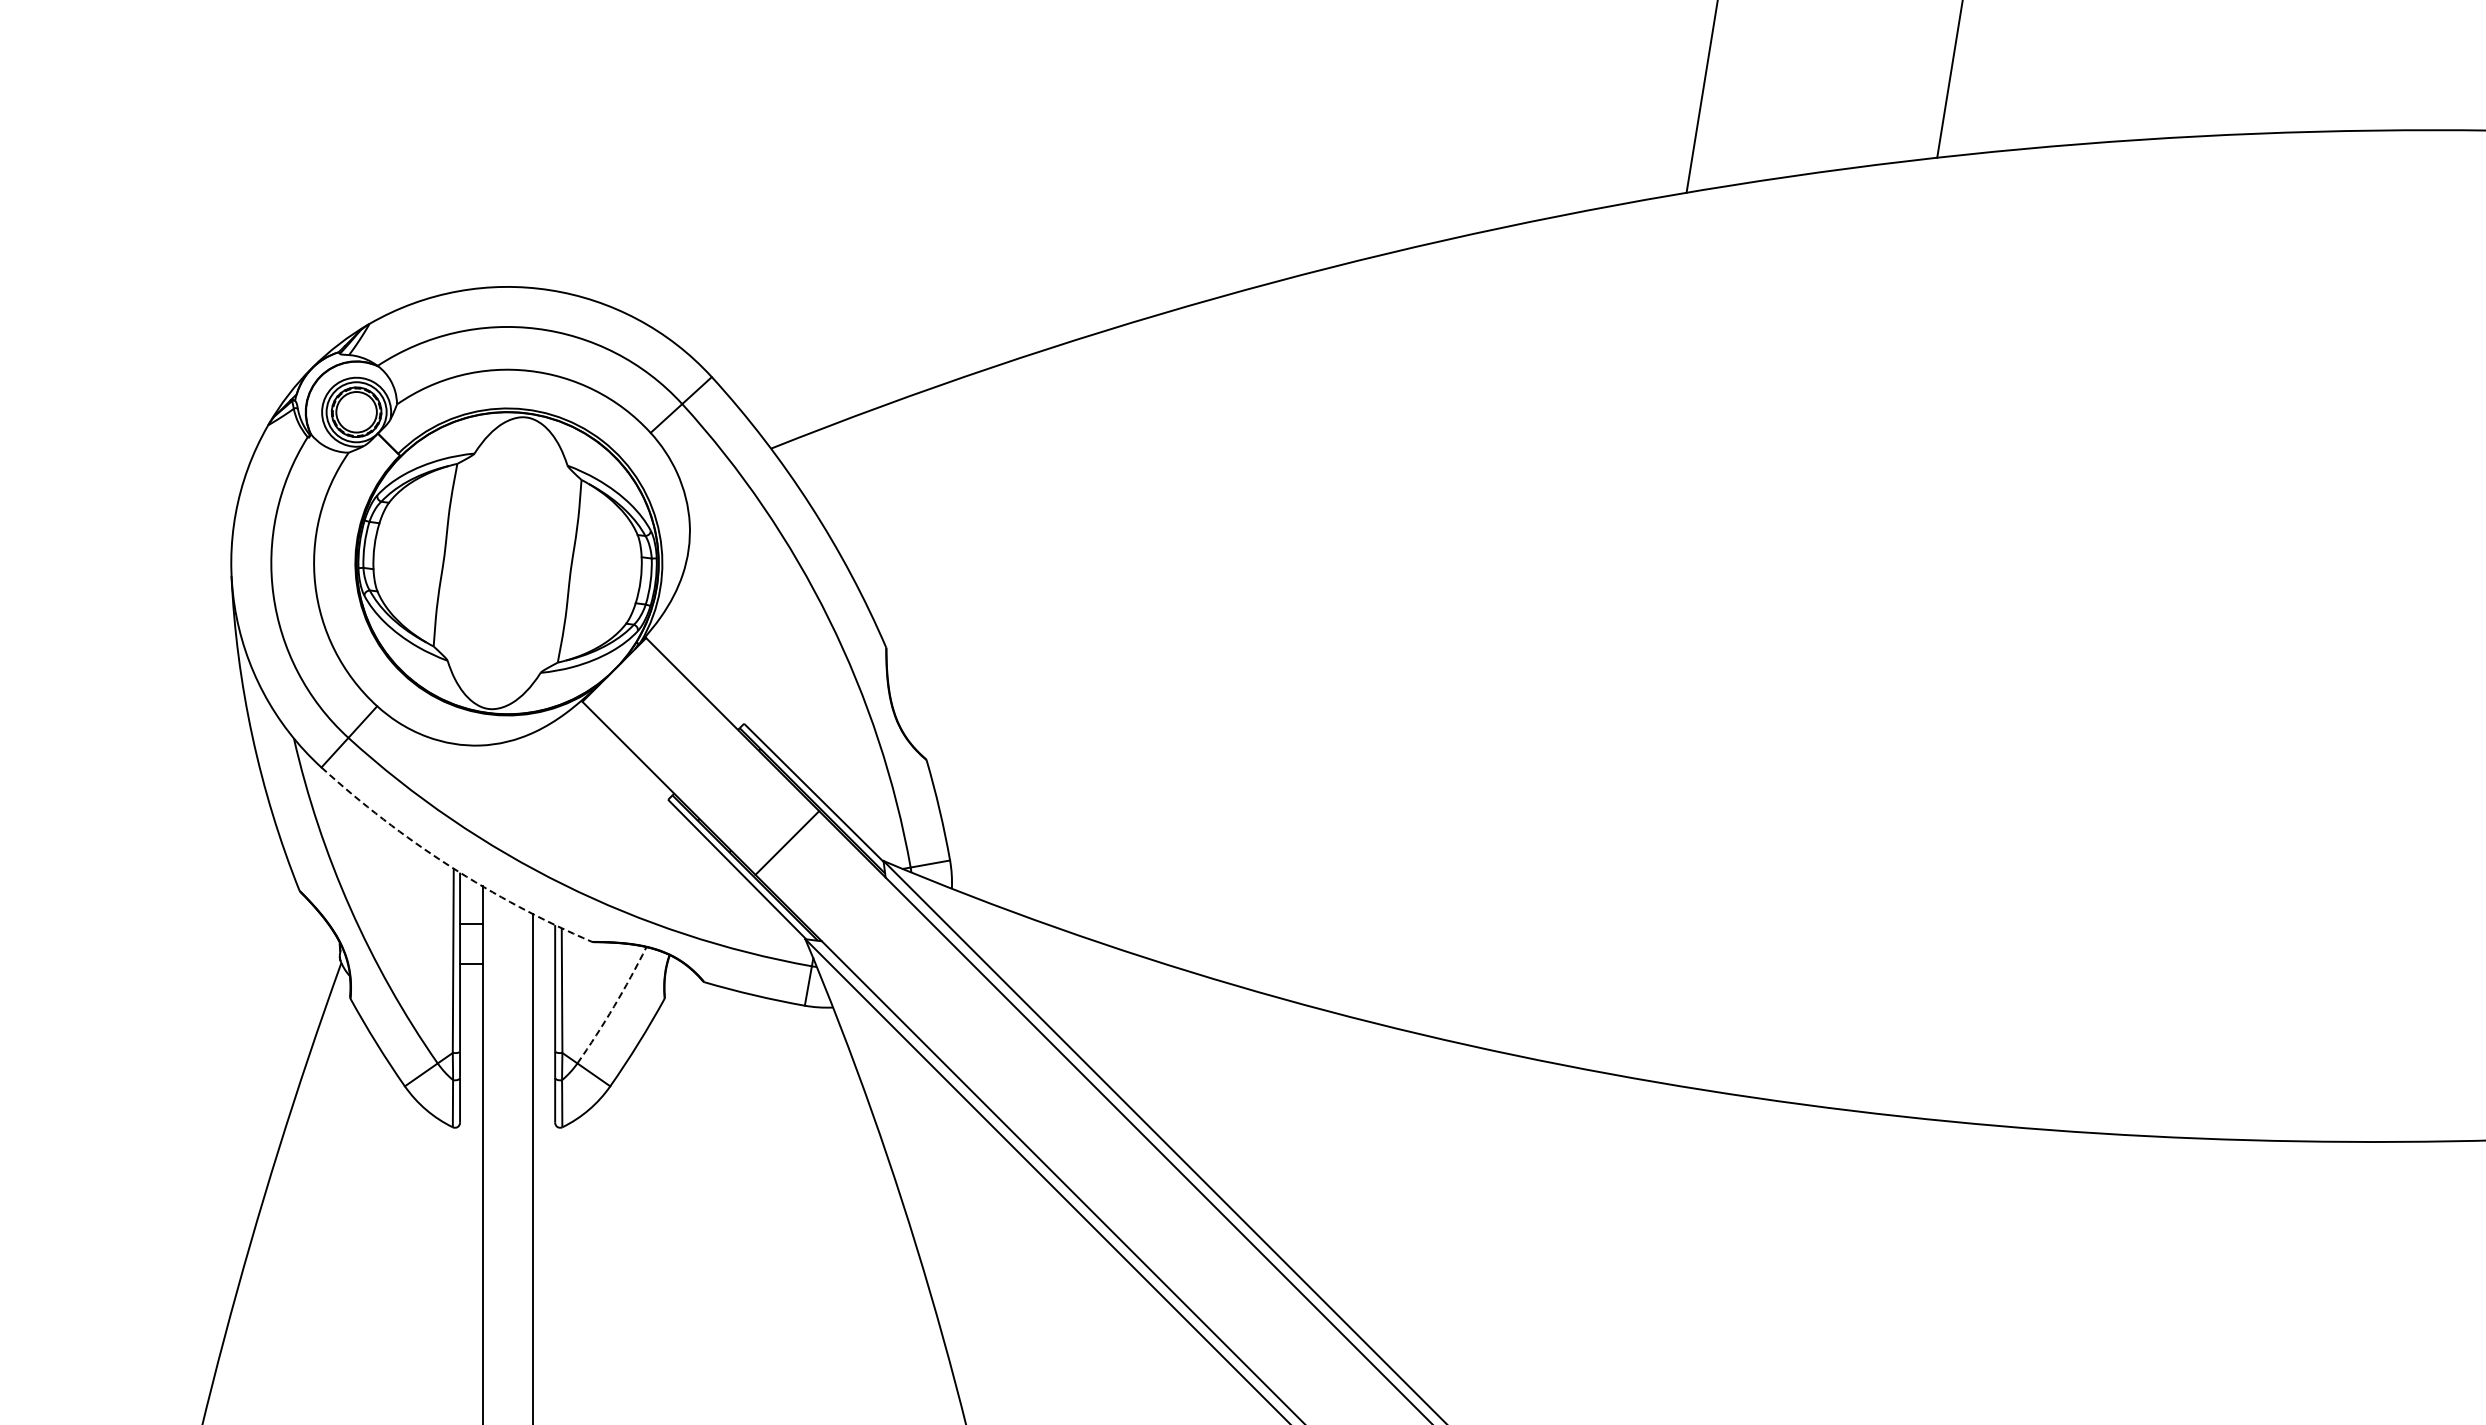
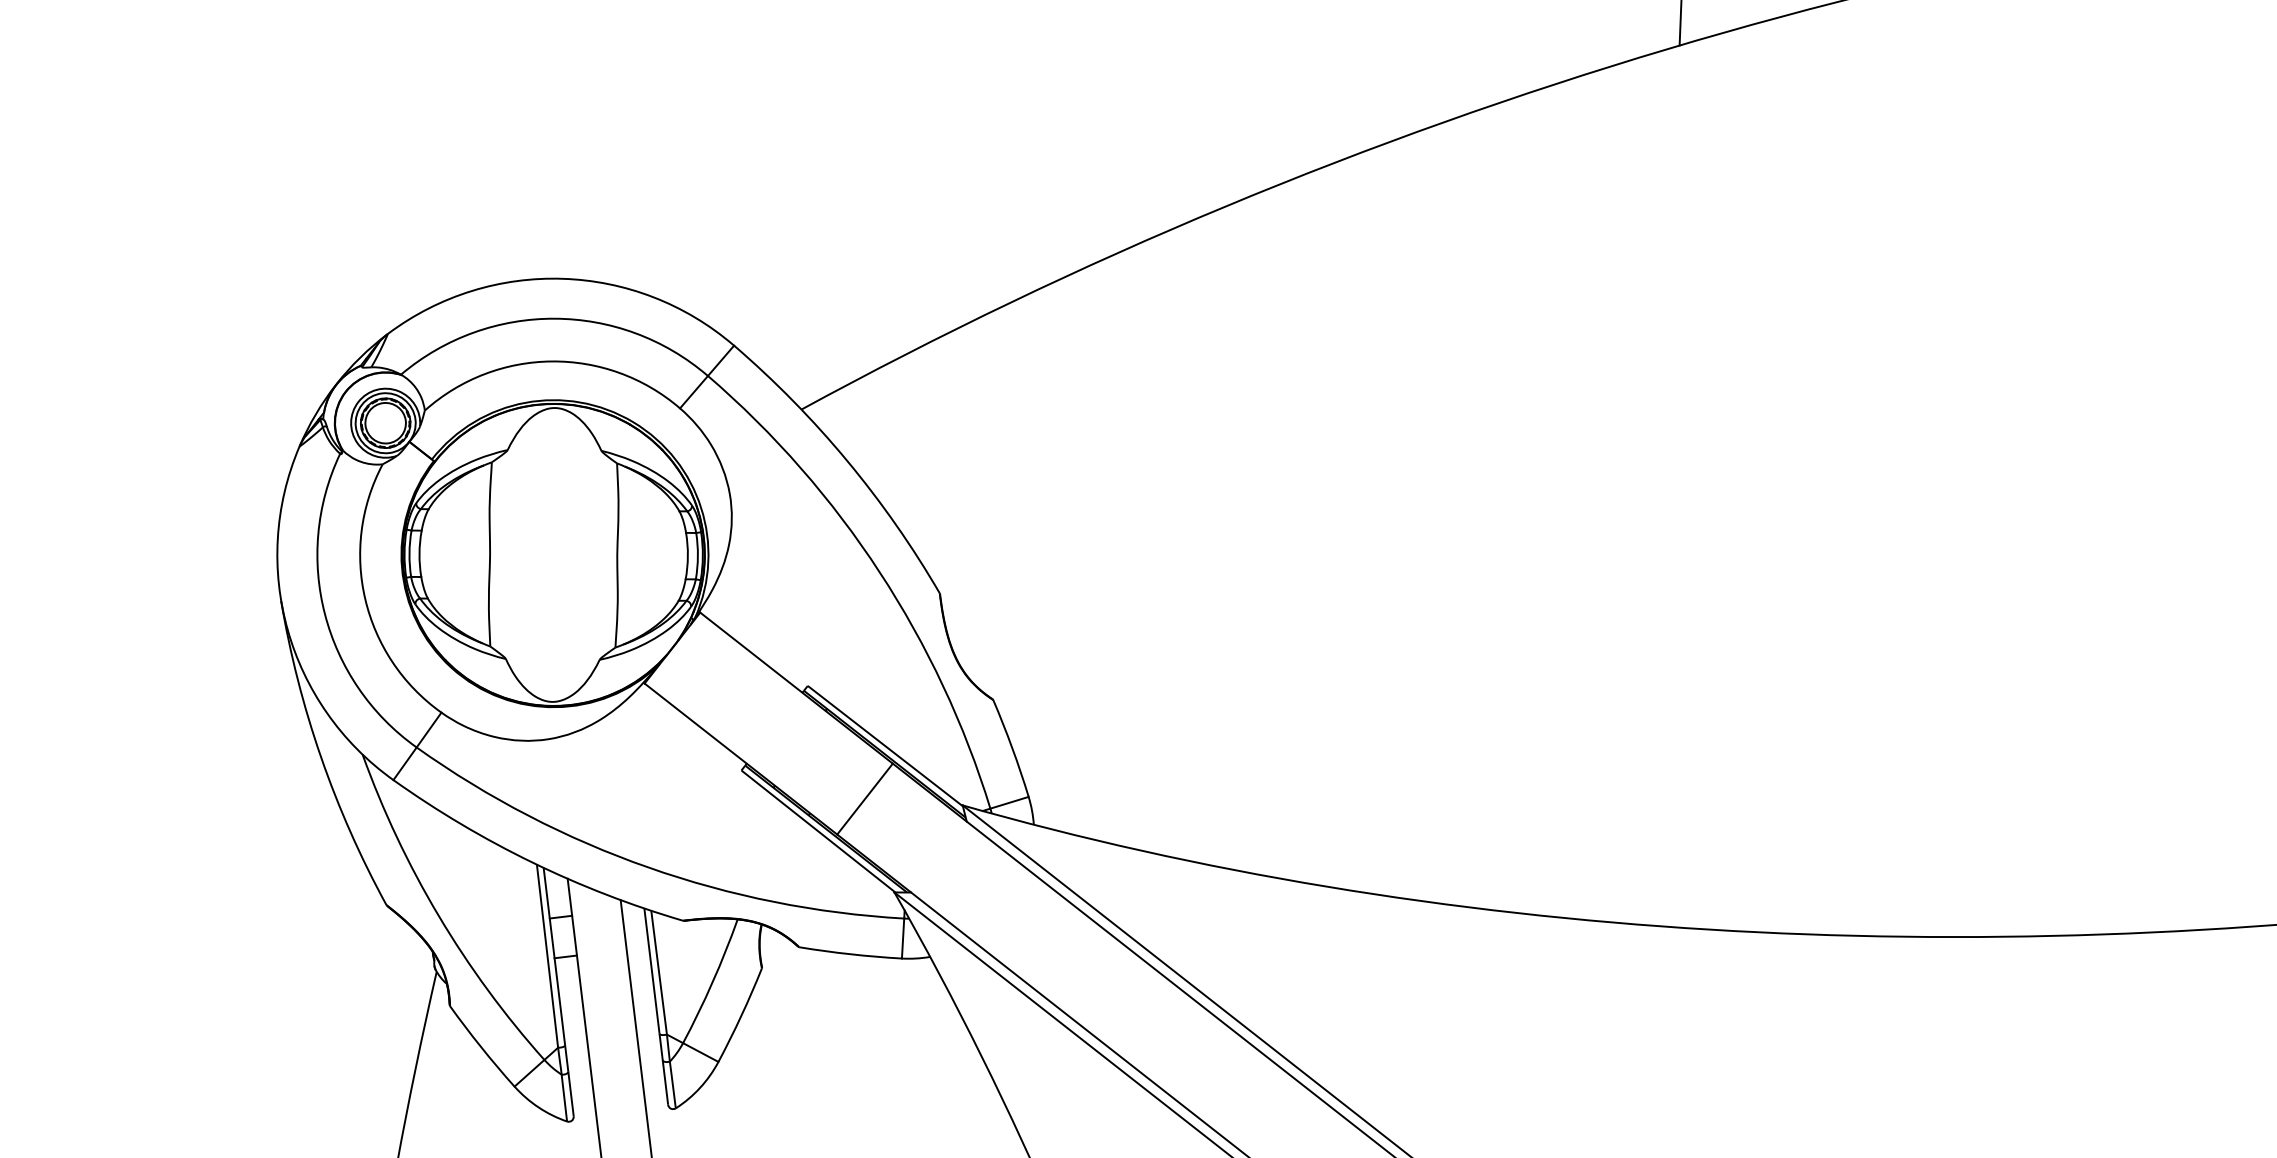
arc: (449, 866) -> (532, 863), dashed -> solid
arc: (614, 1006) -> (713, 982), dashed -> solid

